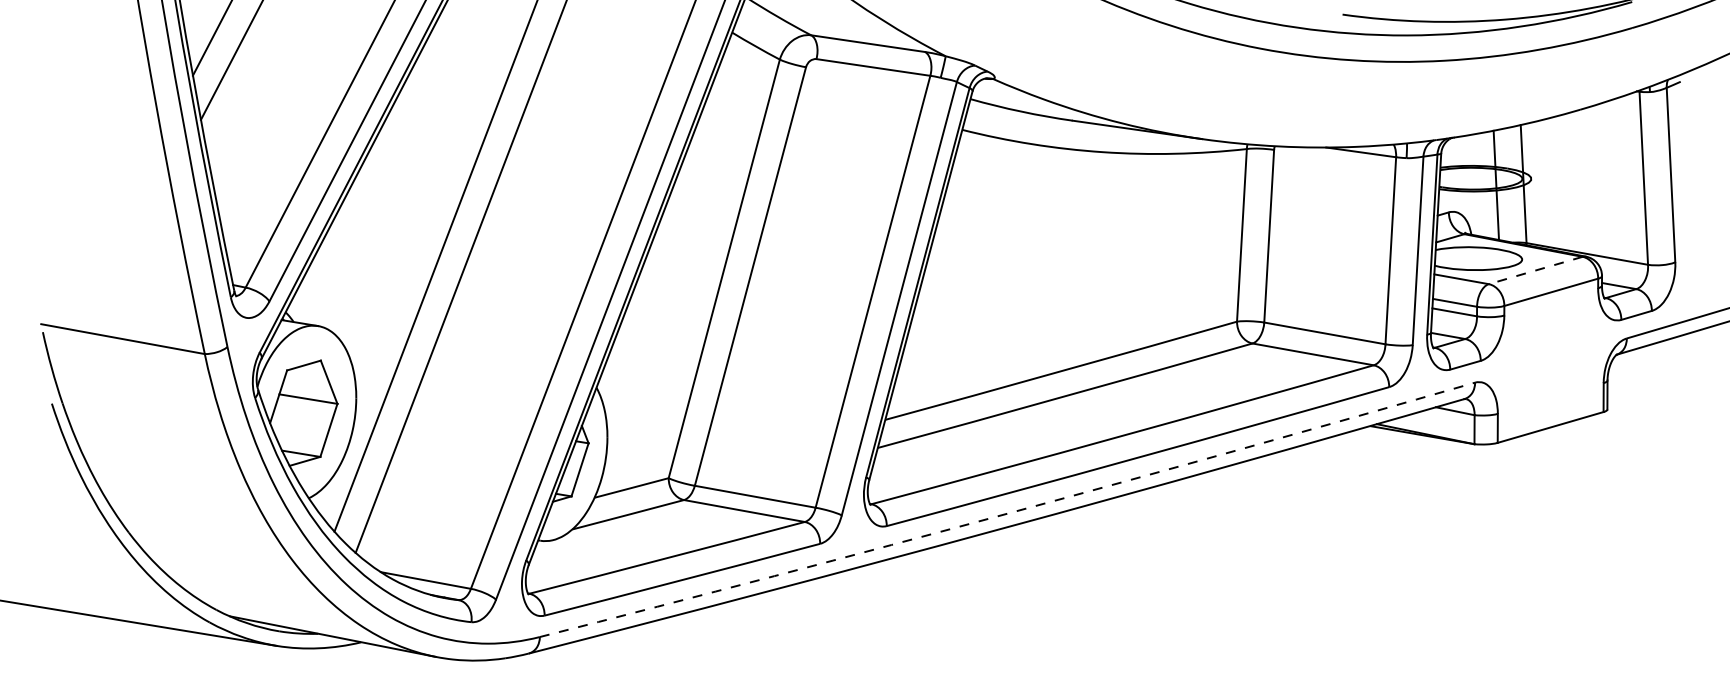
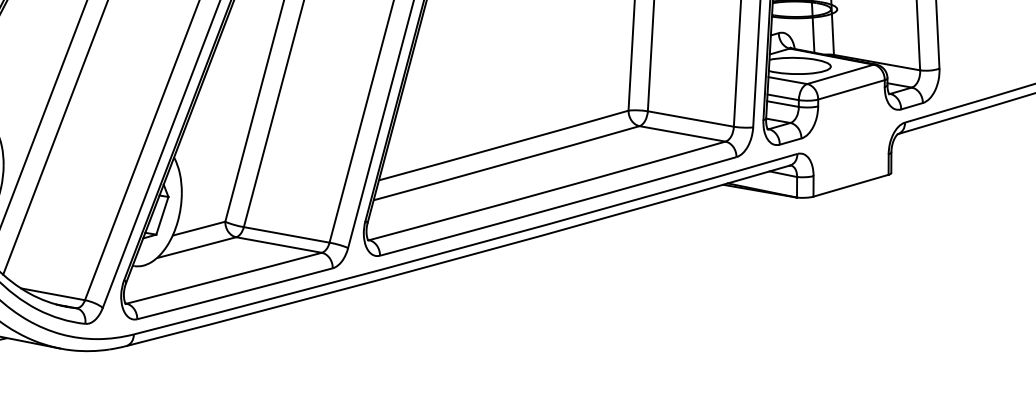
line: (1535, 270) -> (840, 74), dashed -> solid
arc: (1008, 513) -> (466, 246), dashed -> solid

